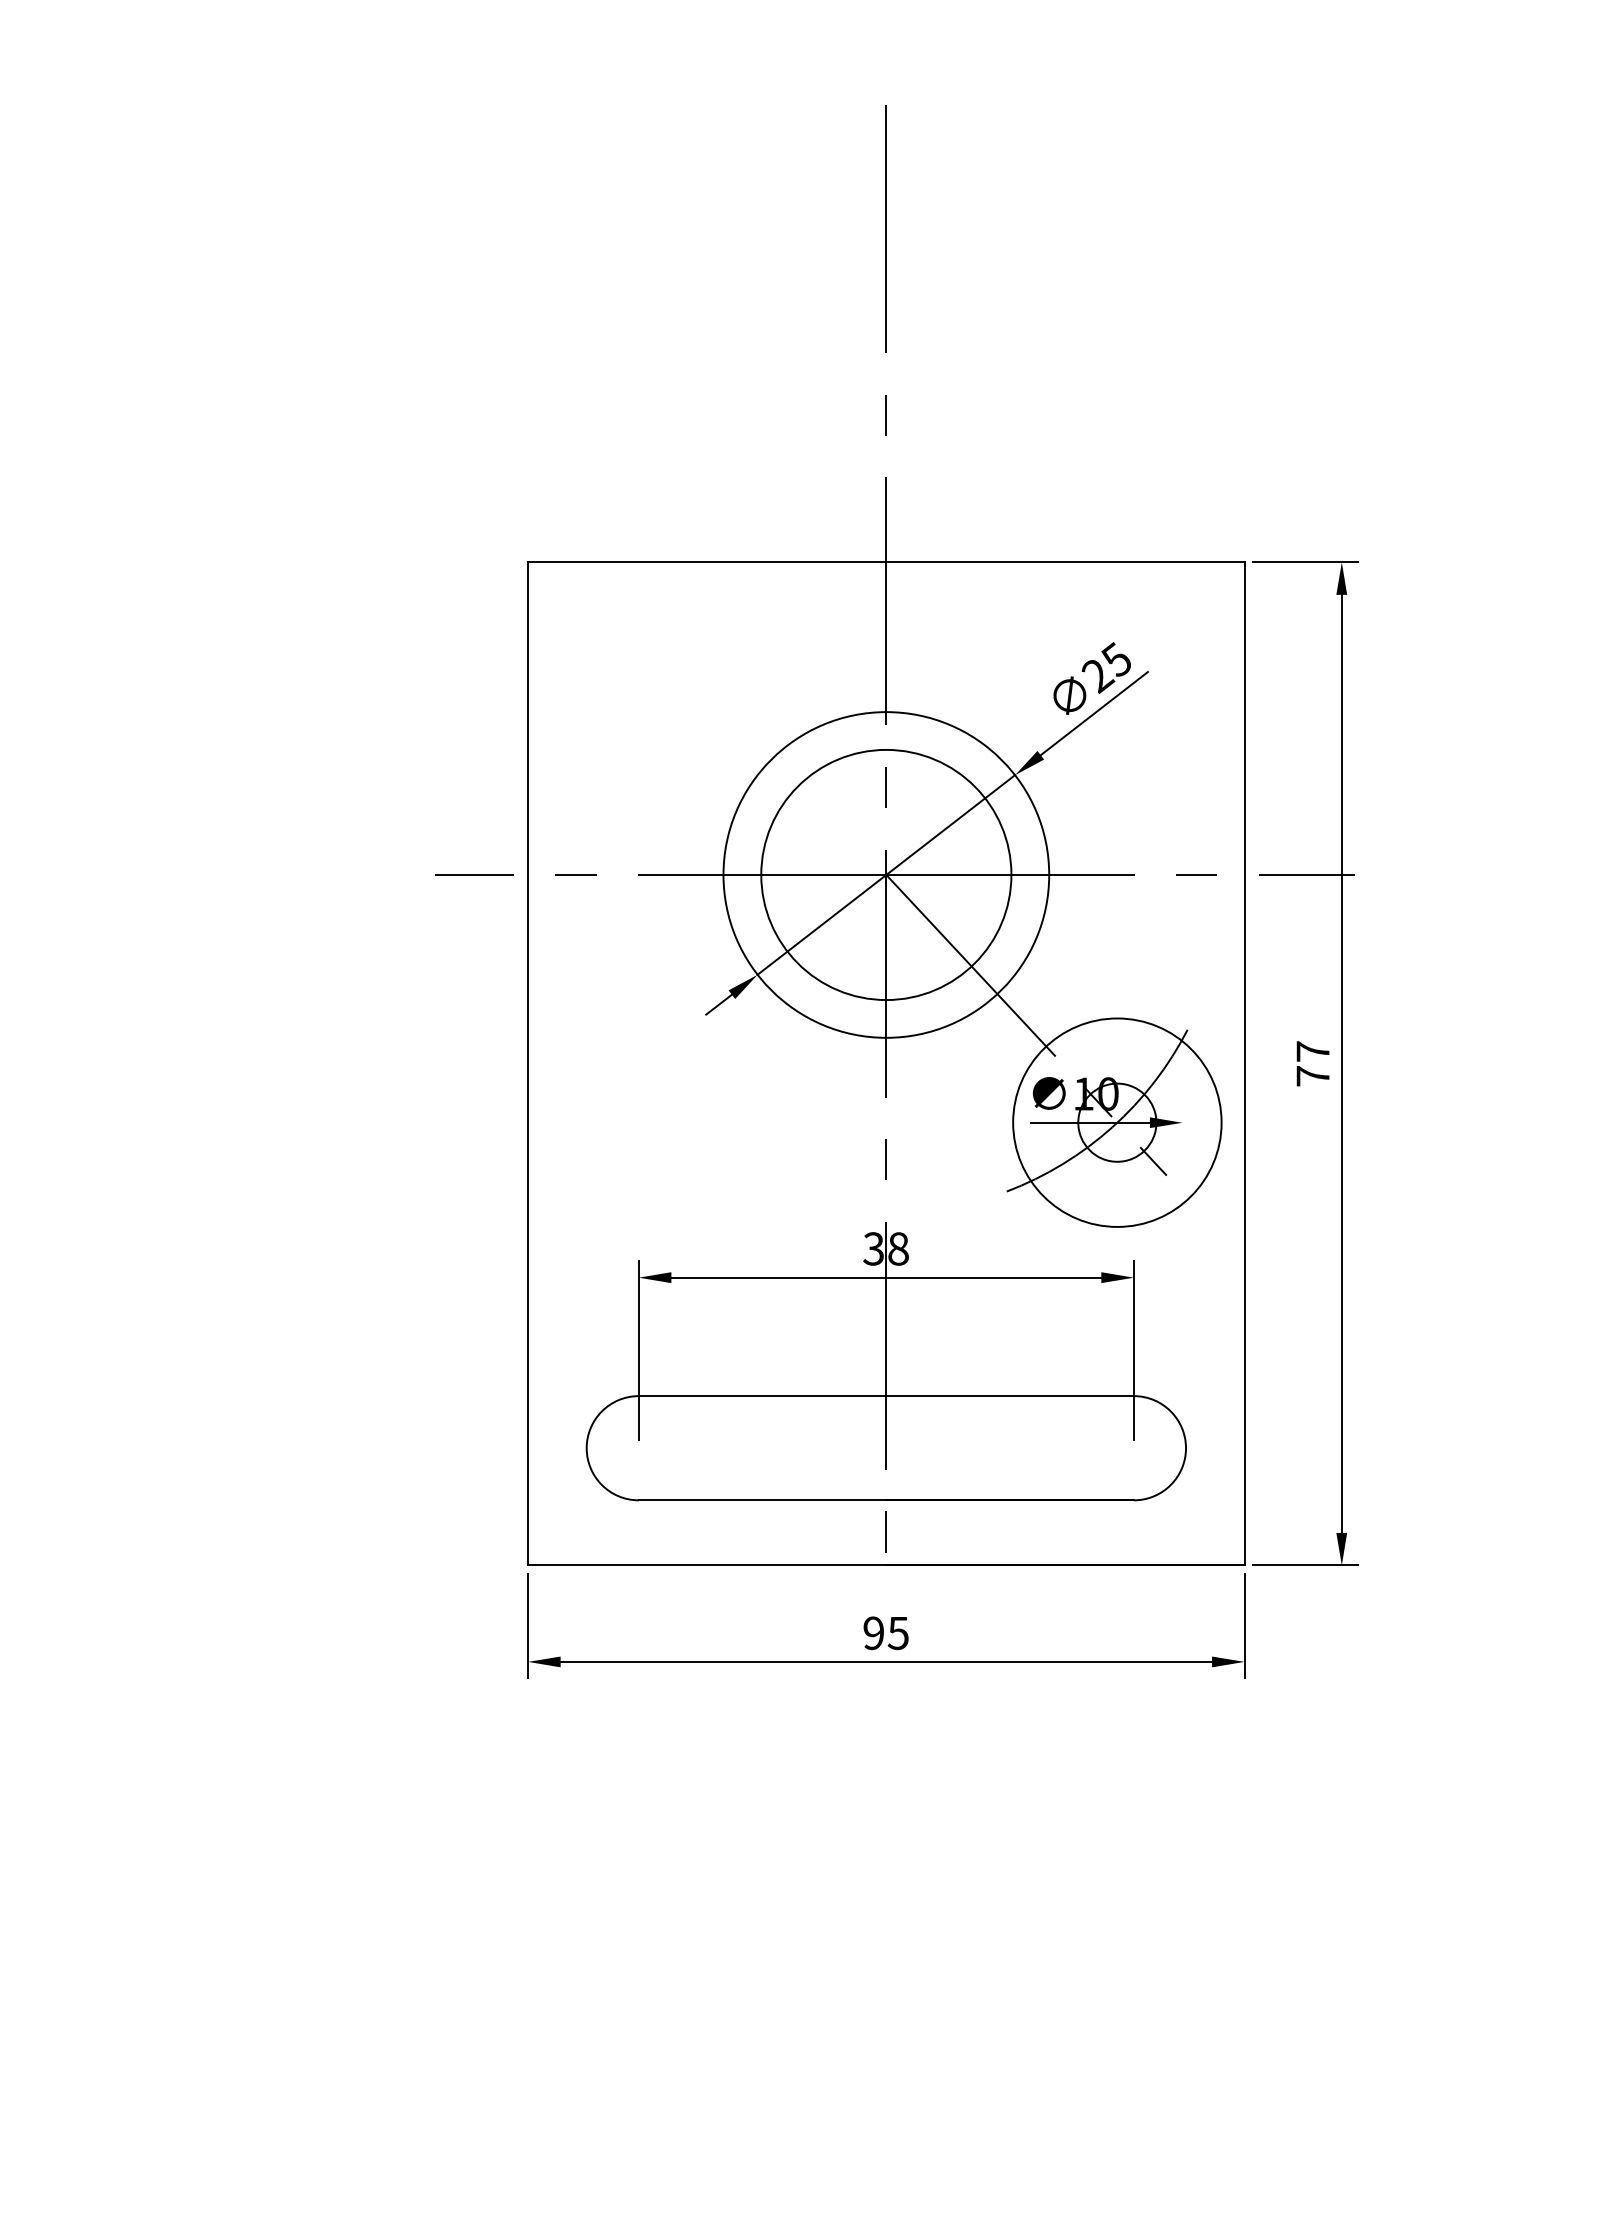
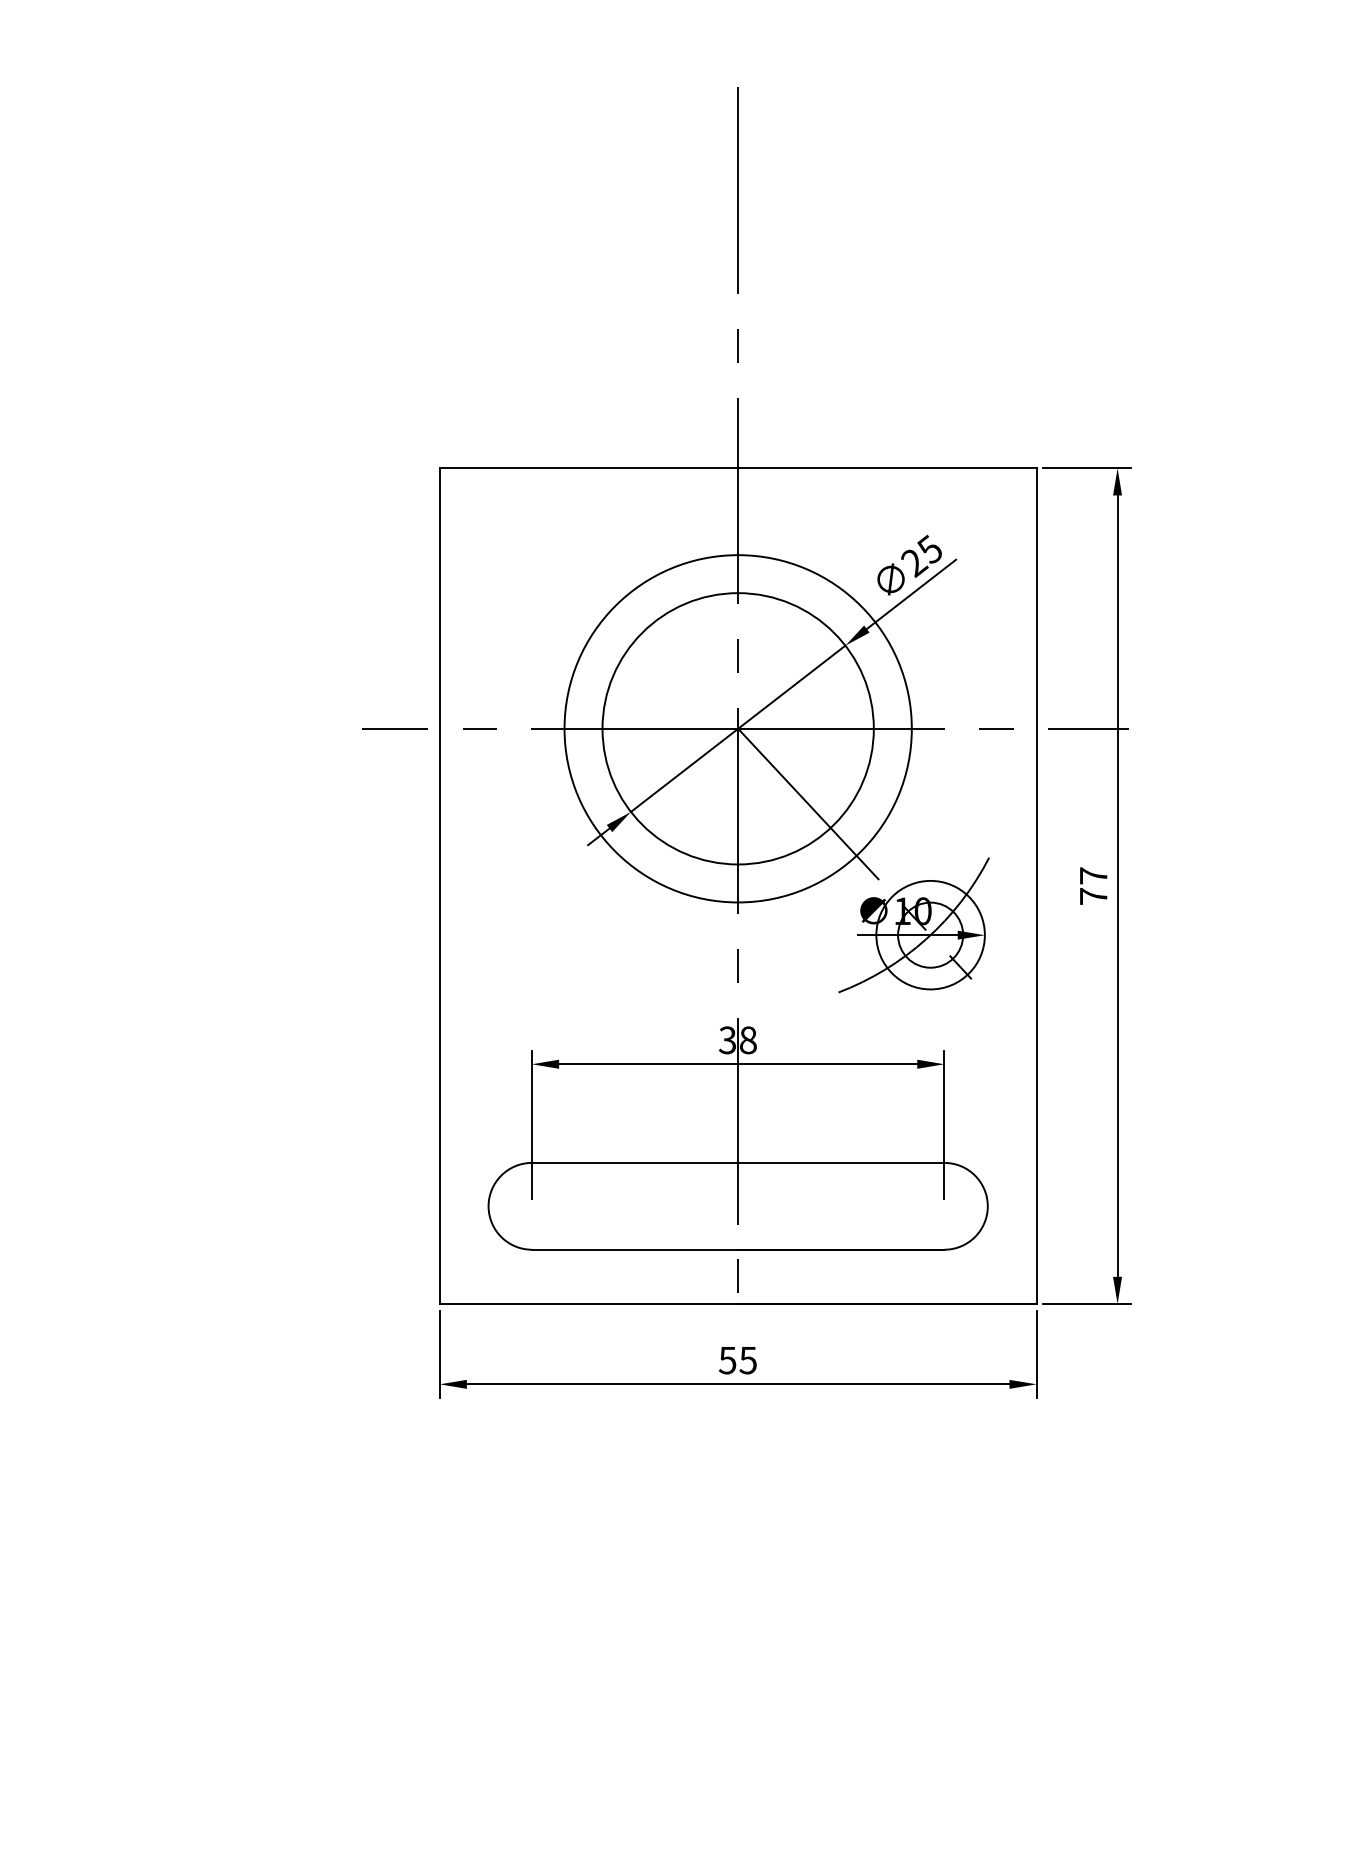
circle: (885, 874) -> (737, 728), size x1.67
circle: (1117, 1122) -> (930, 934), size x0.62
text: (873, 1633) -> (727, 1360), 95 -> 55

